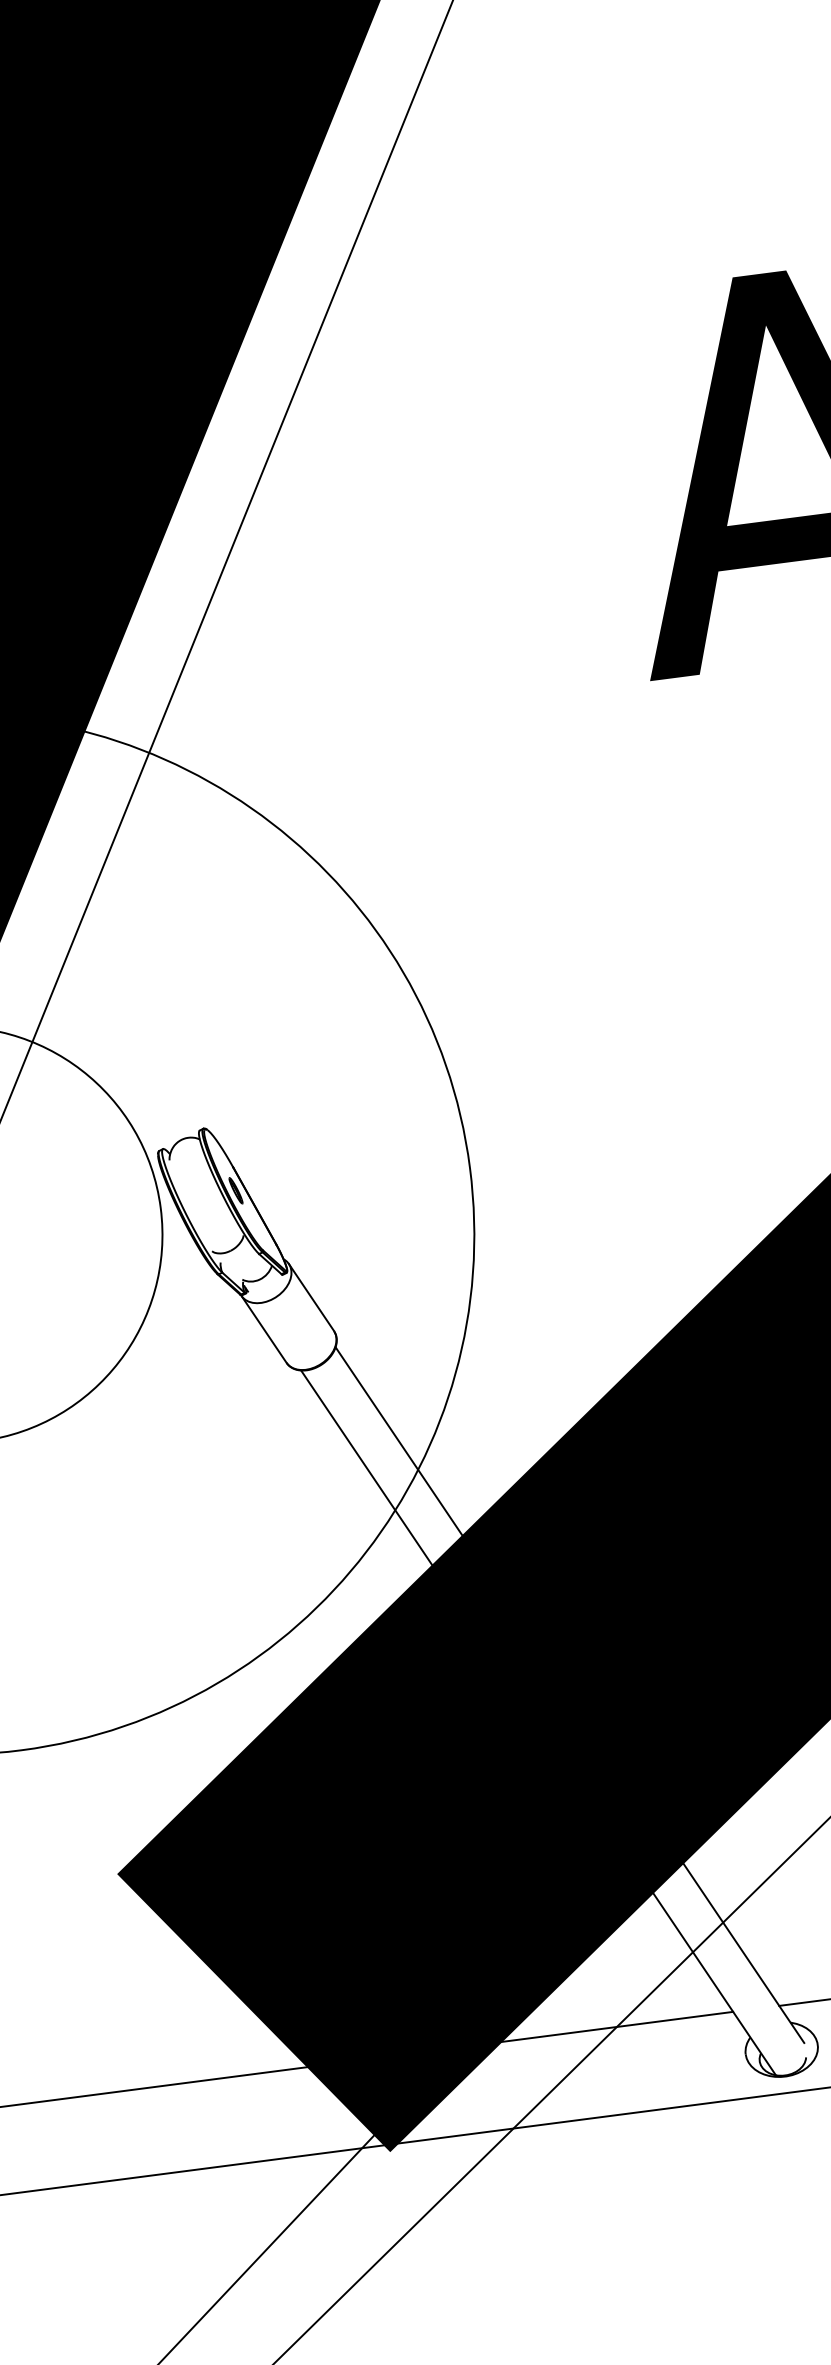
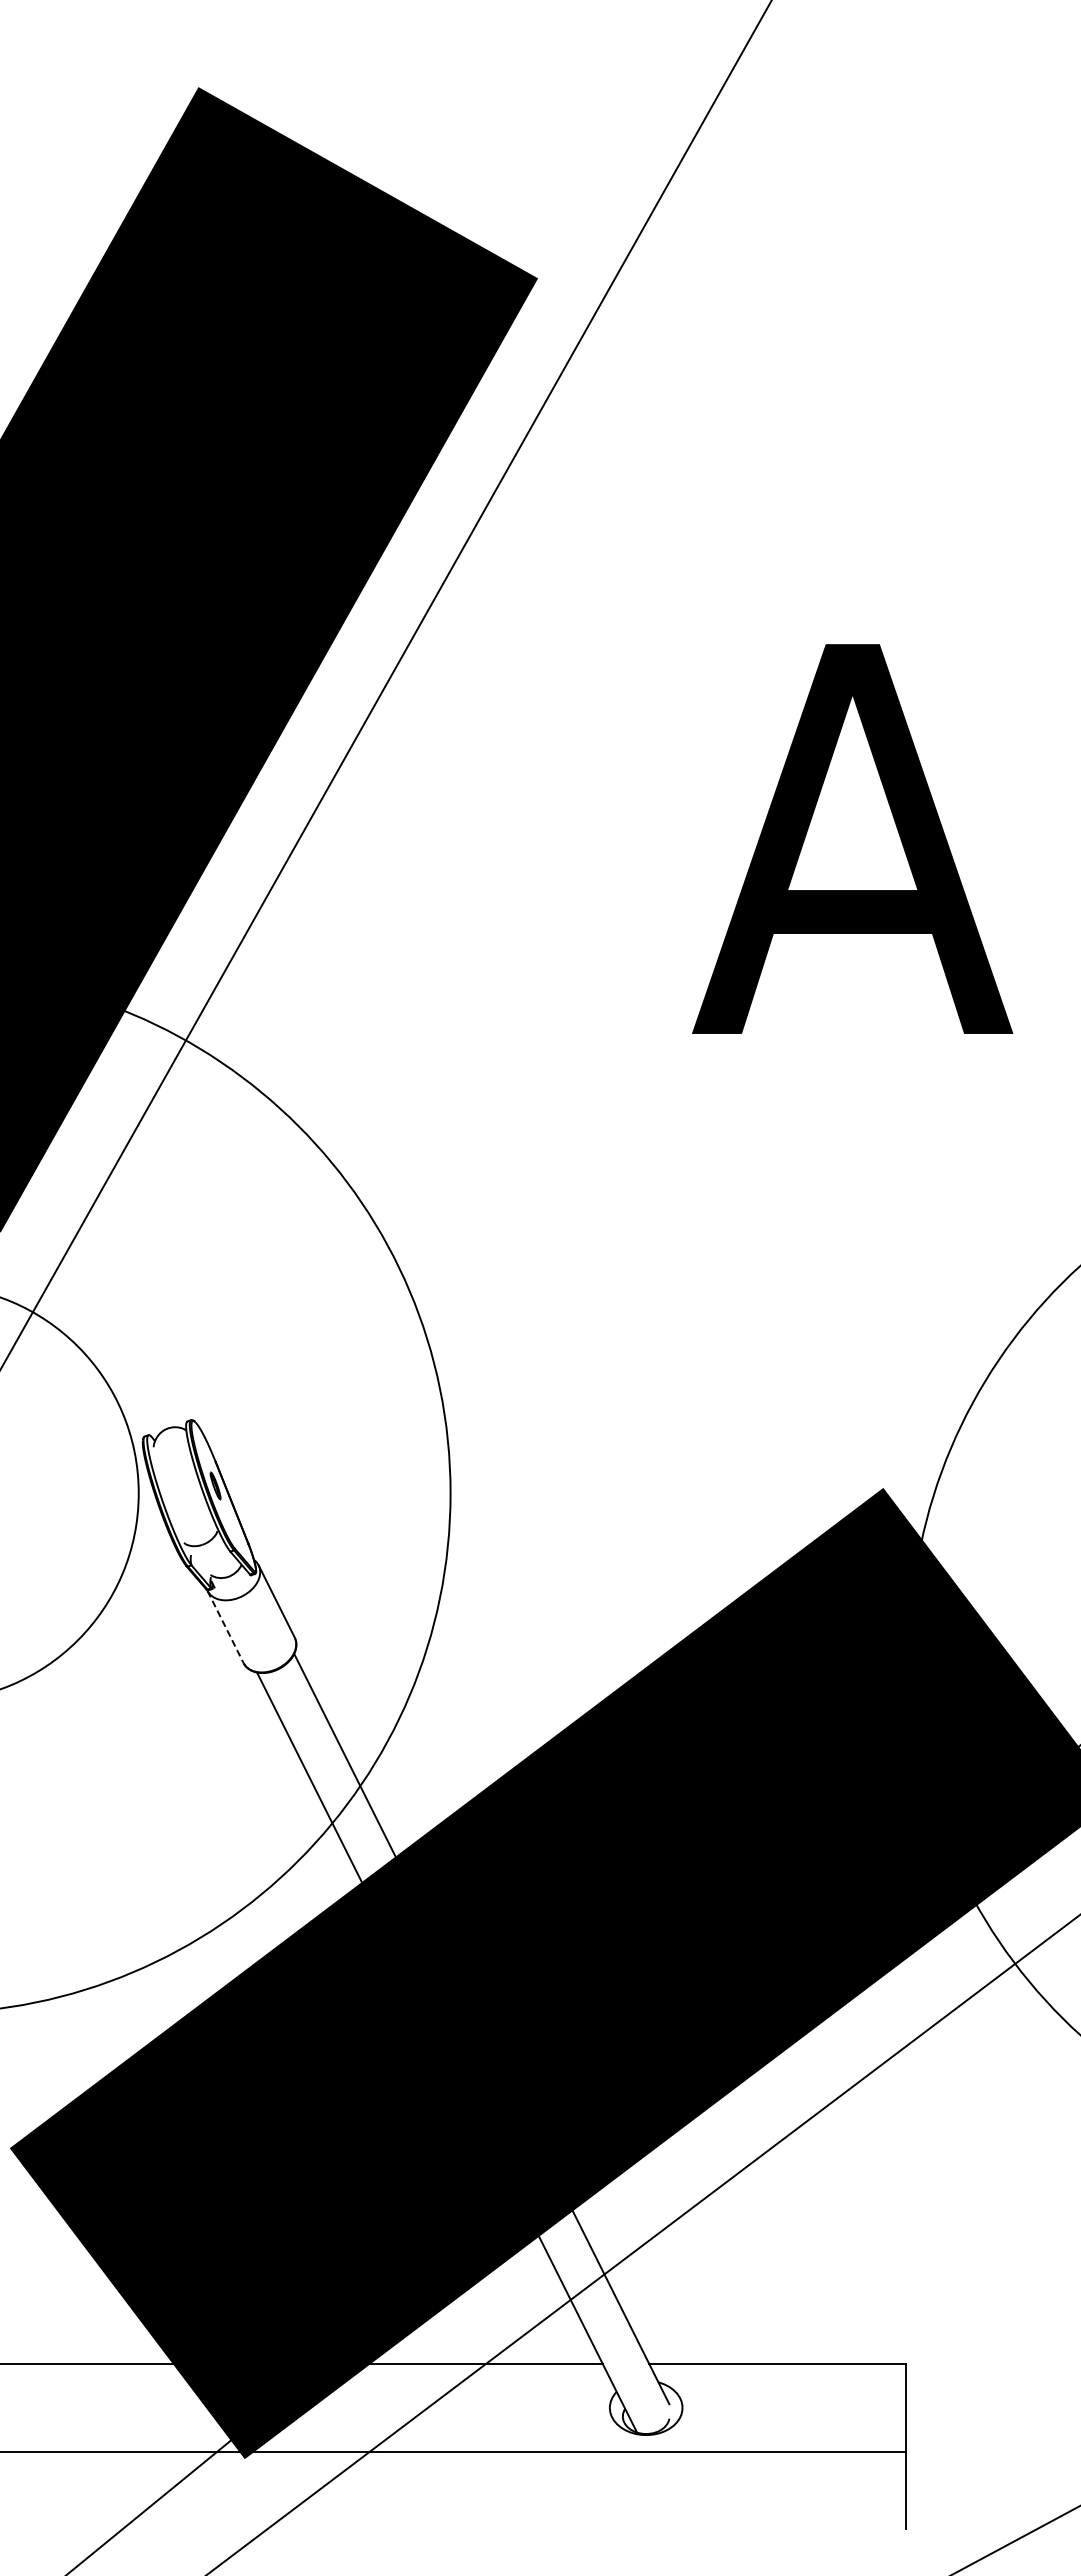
line: (264, 1329) -> (225, 1627), solid -> dashed

